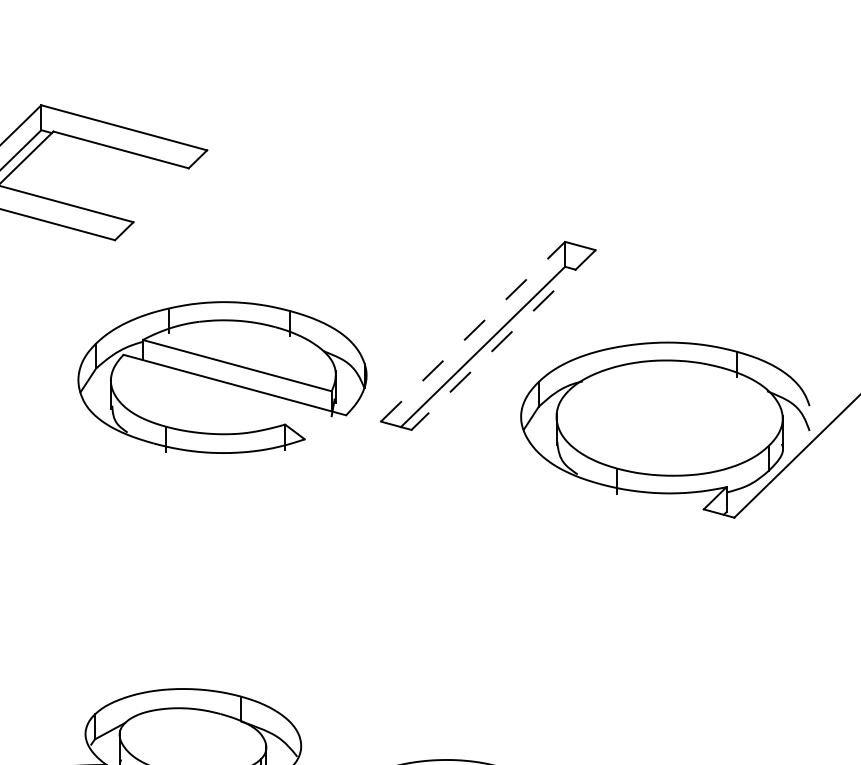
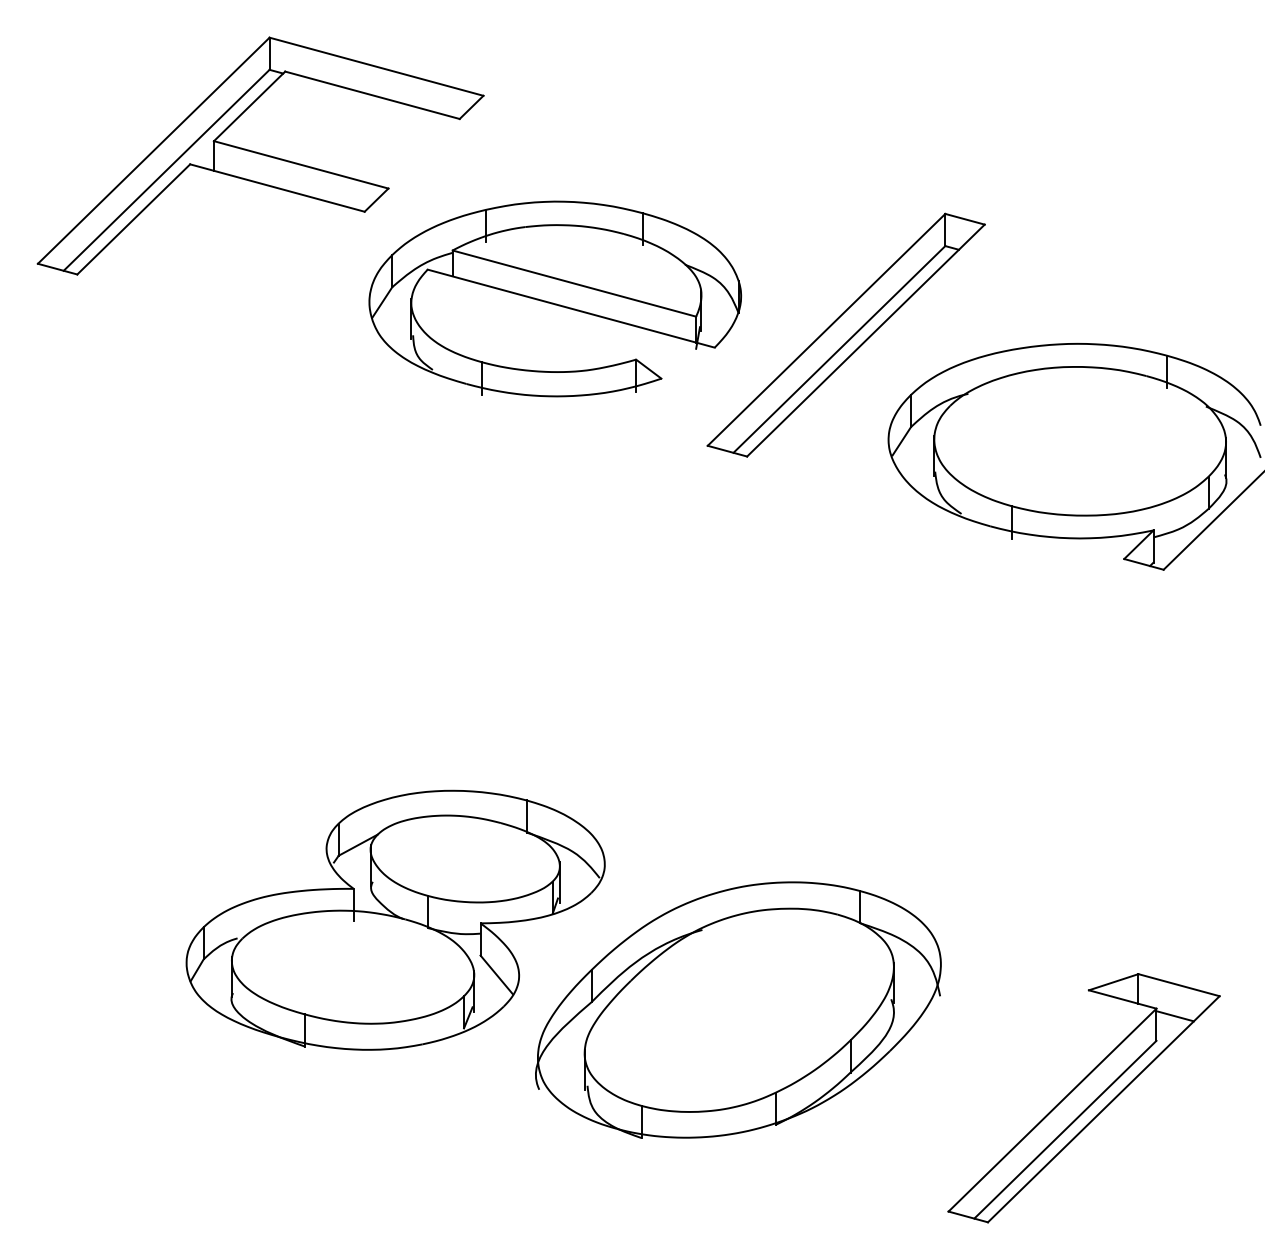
line: (473, 331) -> (826, 329), dashed -> solid
line: (503, 340) -> (865, 340), dashed -> solid
part: (222, 377) -> (555, 298), moved

